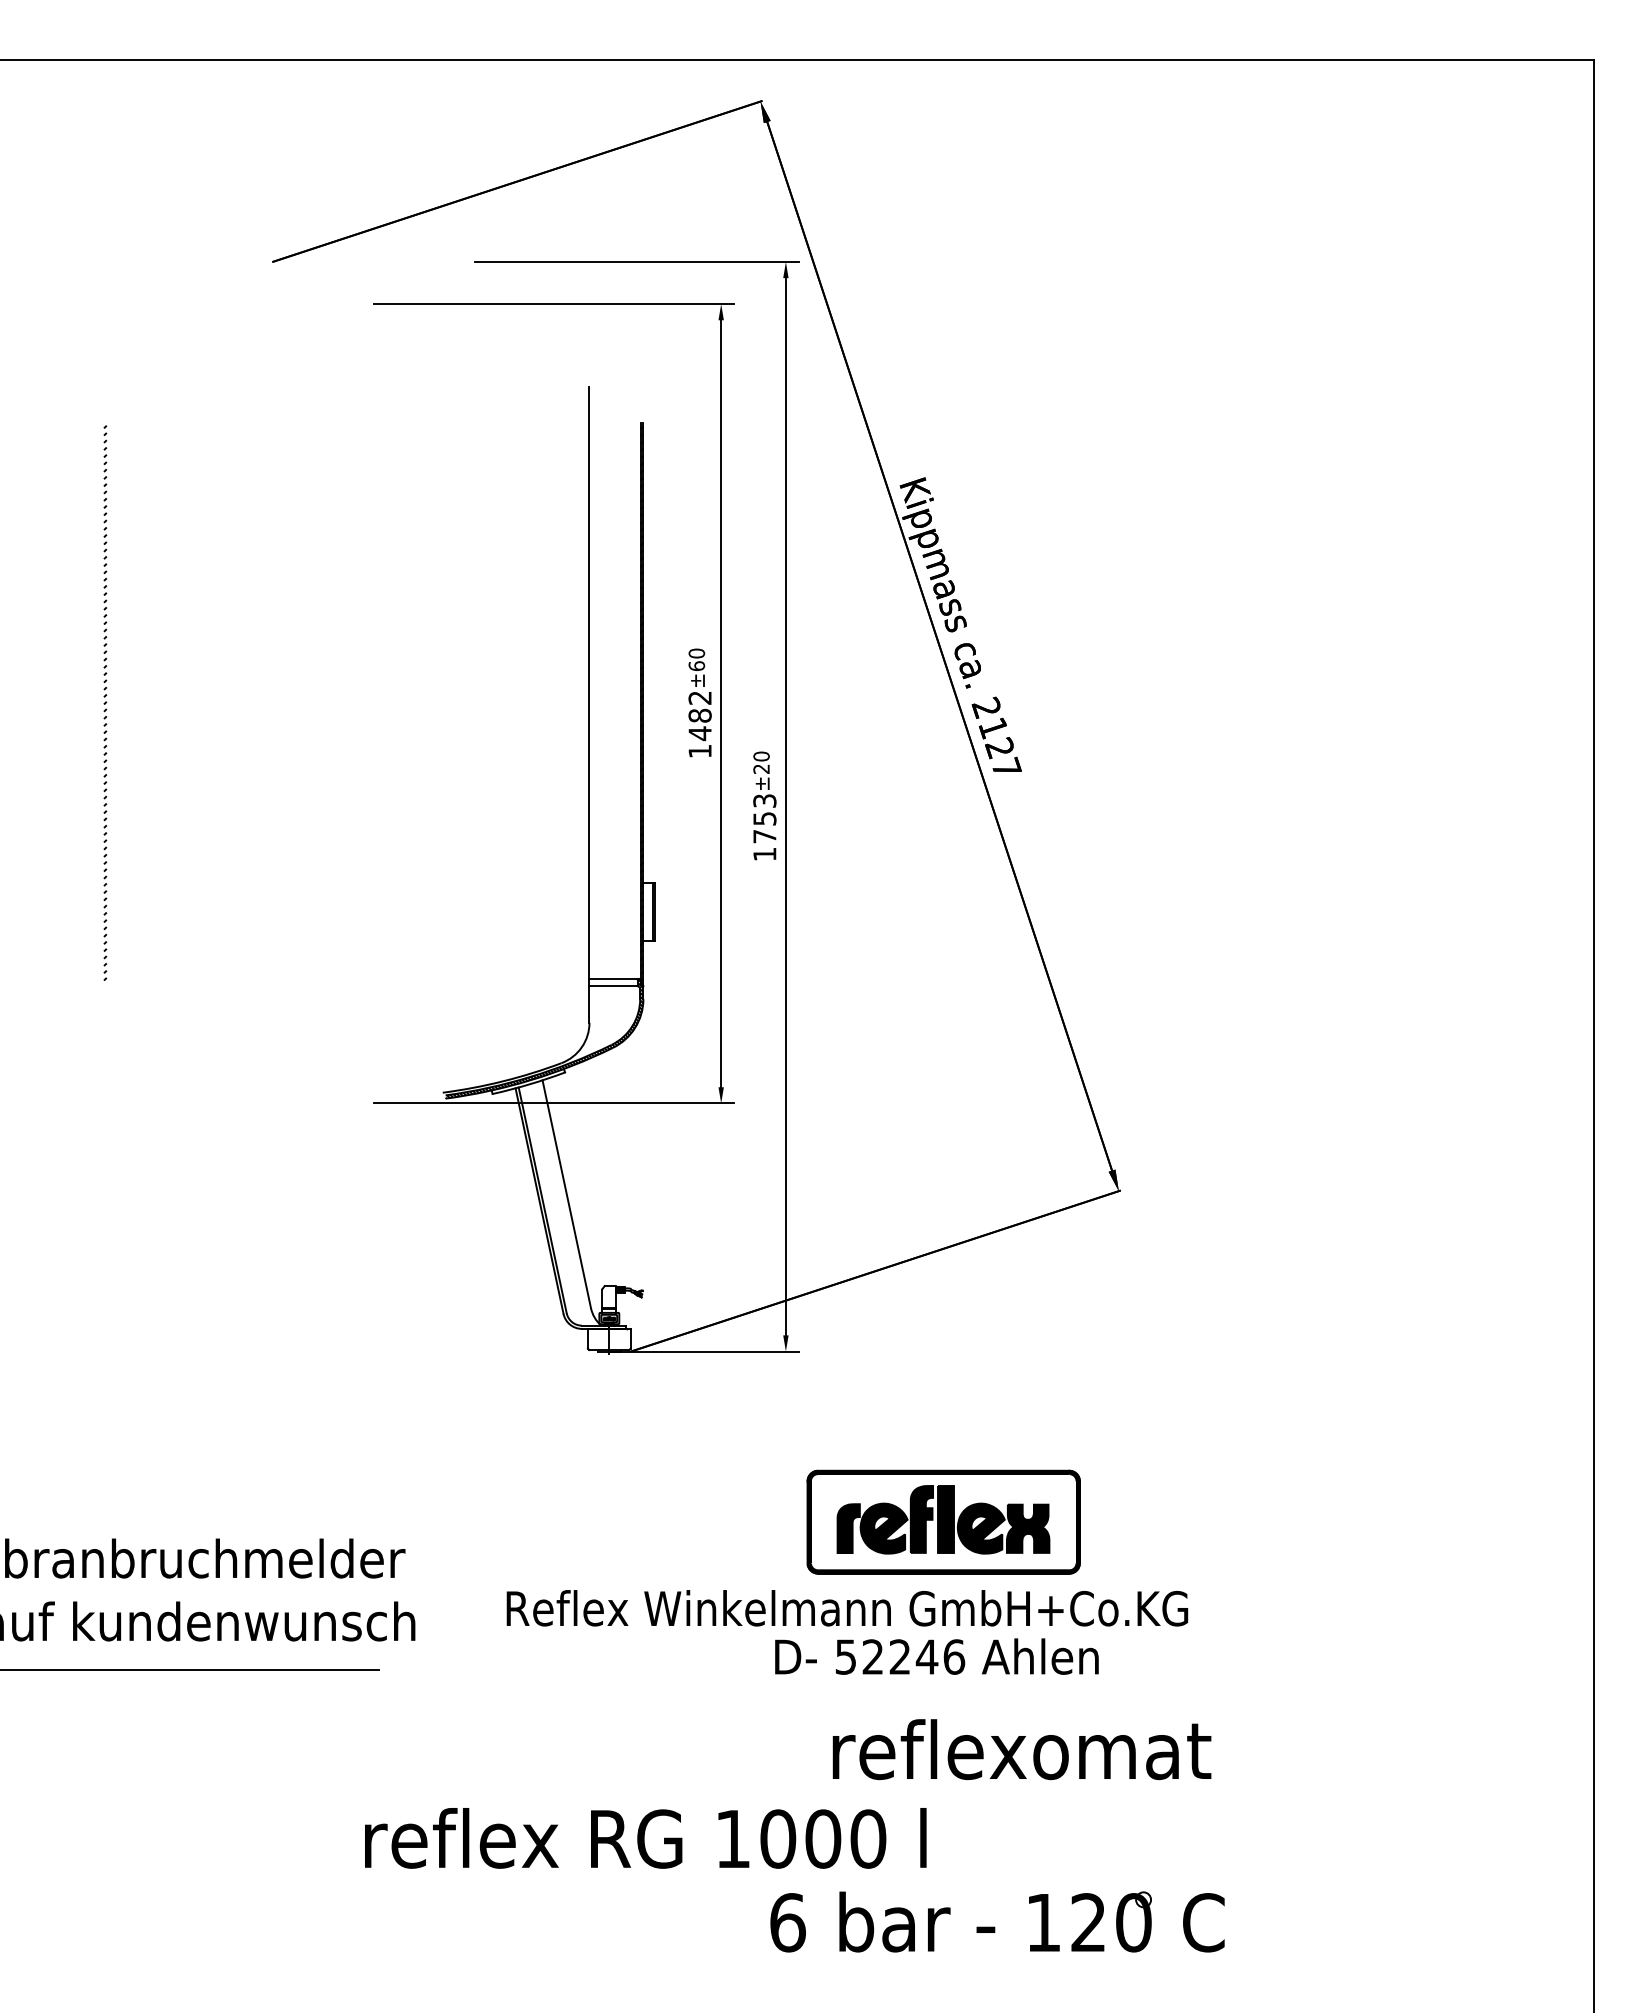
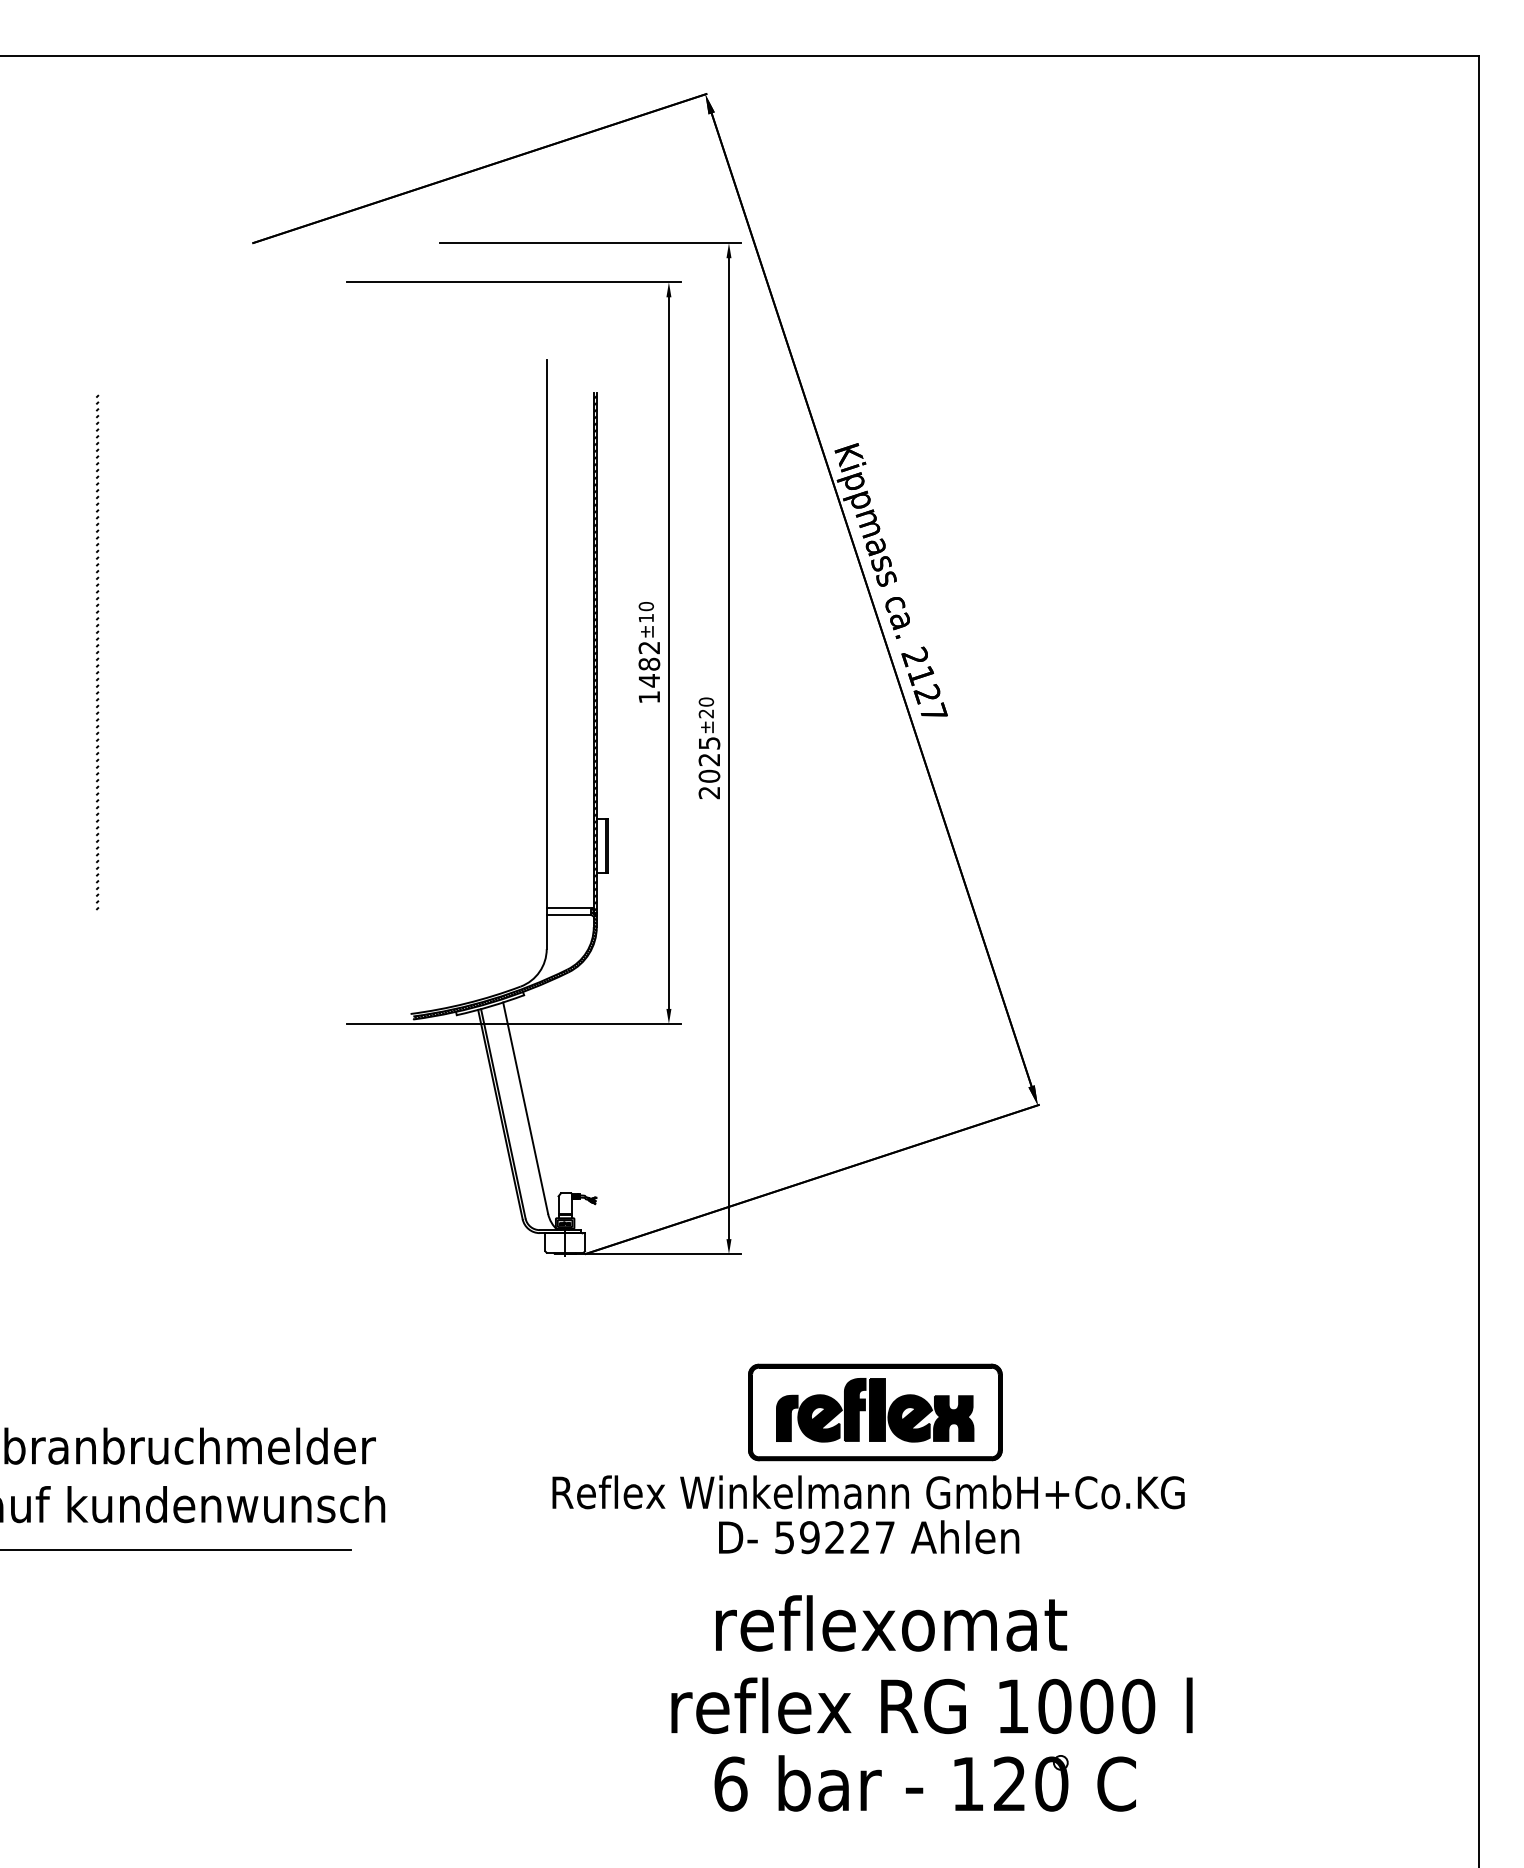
text: (696, 665) -> (646, 617), ±60 -> ±10
text: (764, 827) -> (709, 767), 1753 -> 2025
text: (847, 1608) -> (868, 1492), moved
text: (913, 1656) -> (847, 1537), 52246 -> 59227
text: (1021, 1749) -> (890, 1623), moved
text: (645, 1838) -> (931, 1705), moved

